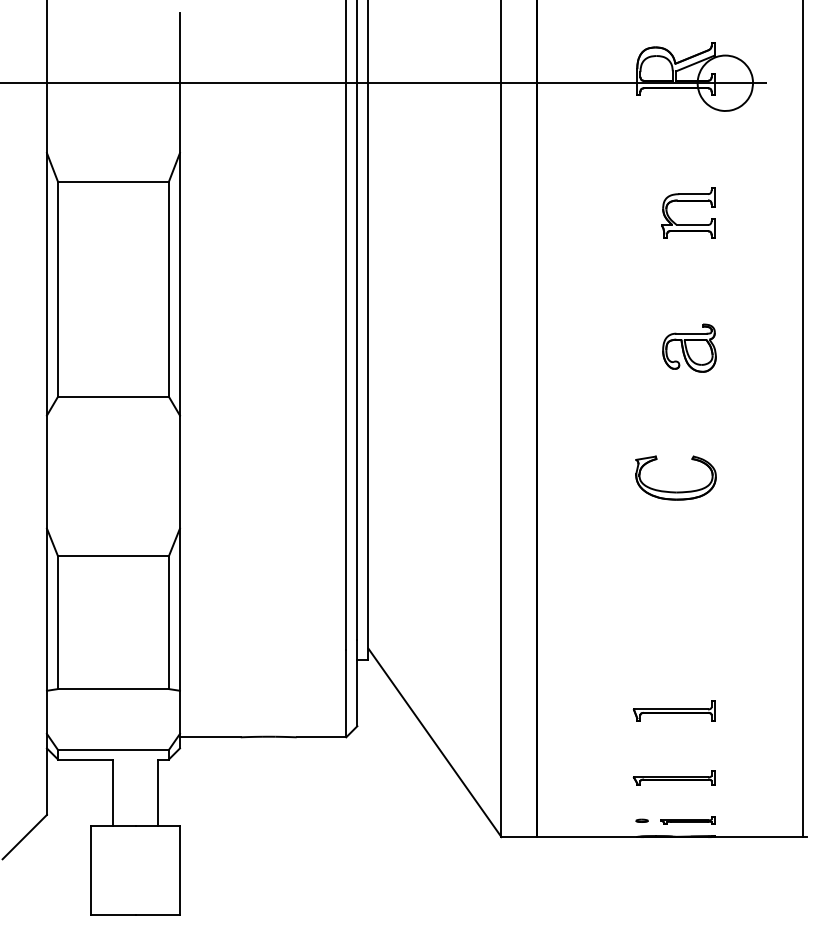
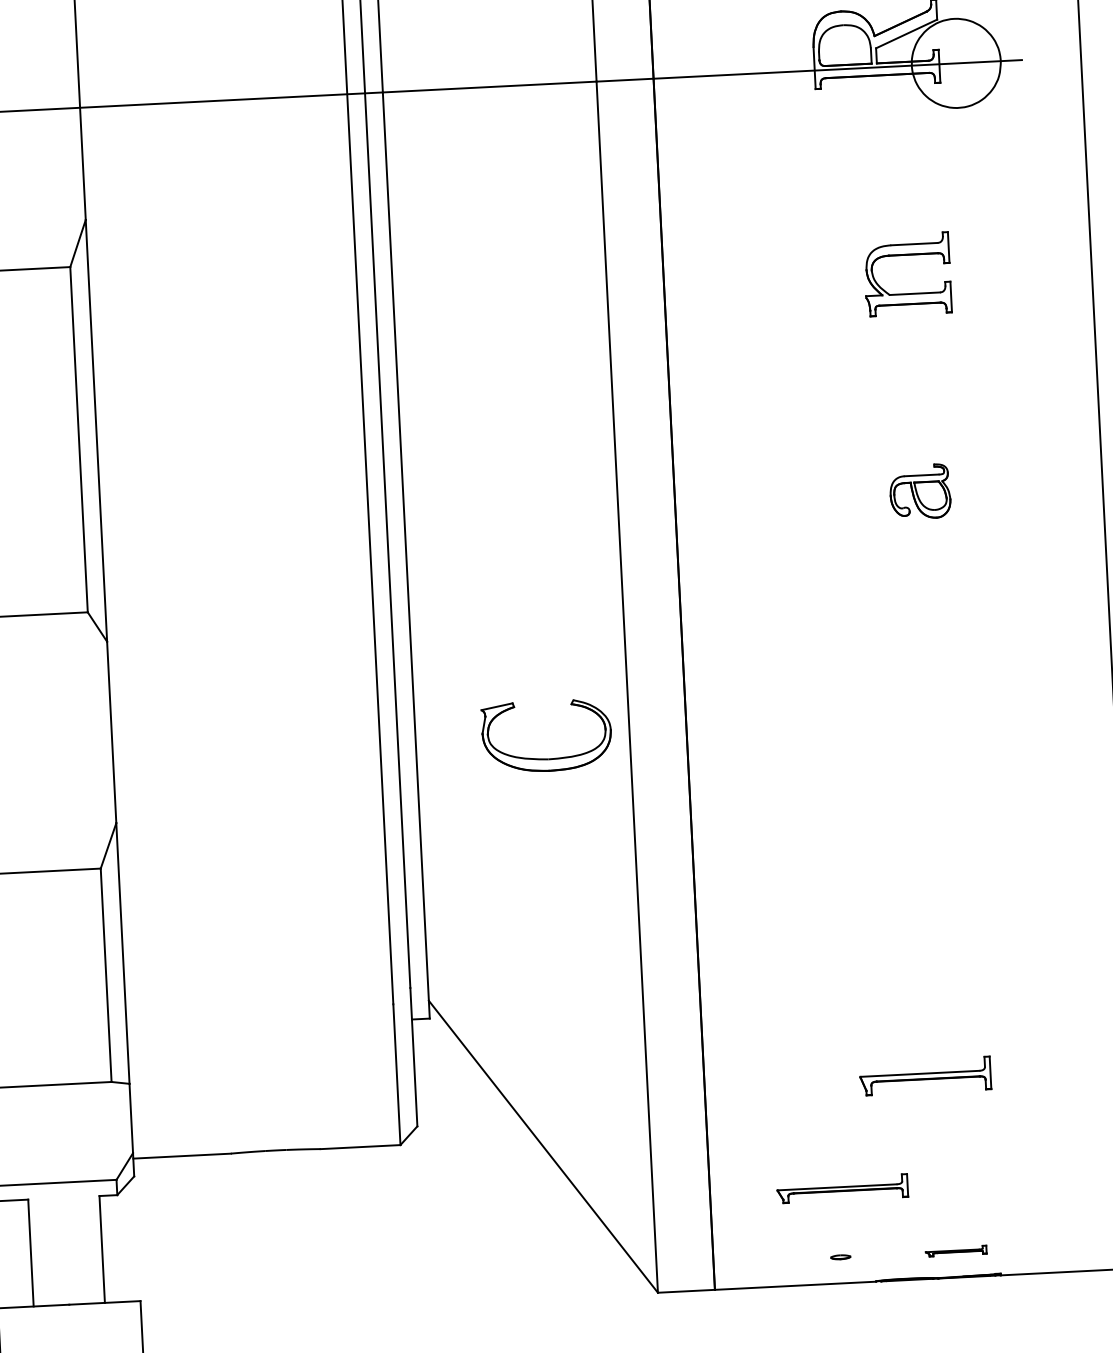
part: (689, 347) -> (920, 490), size x0.7
part: (675, 491) -> (547, 757), moved
part: (673, 777) -> (841, 1187), moved
part: (641, 820) -> (839, 1256), moved
part: (687, 820) -> (955, 1250), size x0.7

